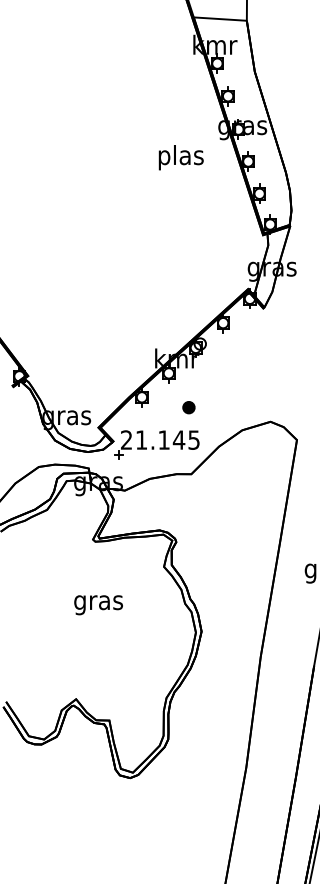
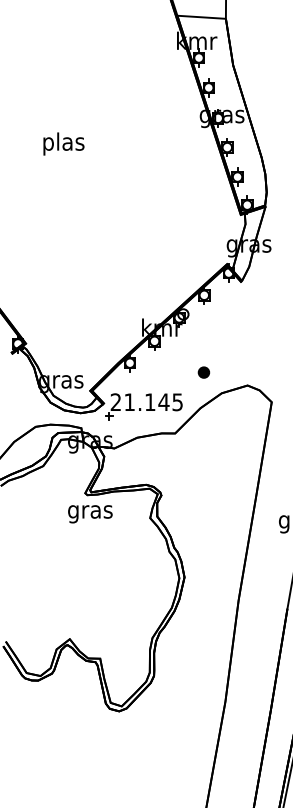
text: (180, 157) -> (63, 143), moved
part: (188, 407) -> (203, 372), moved
text: (98, 605) -> (90, 514), moved

